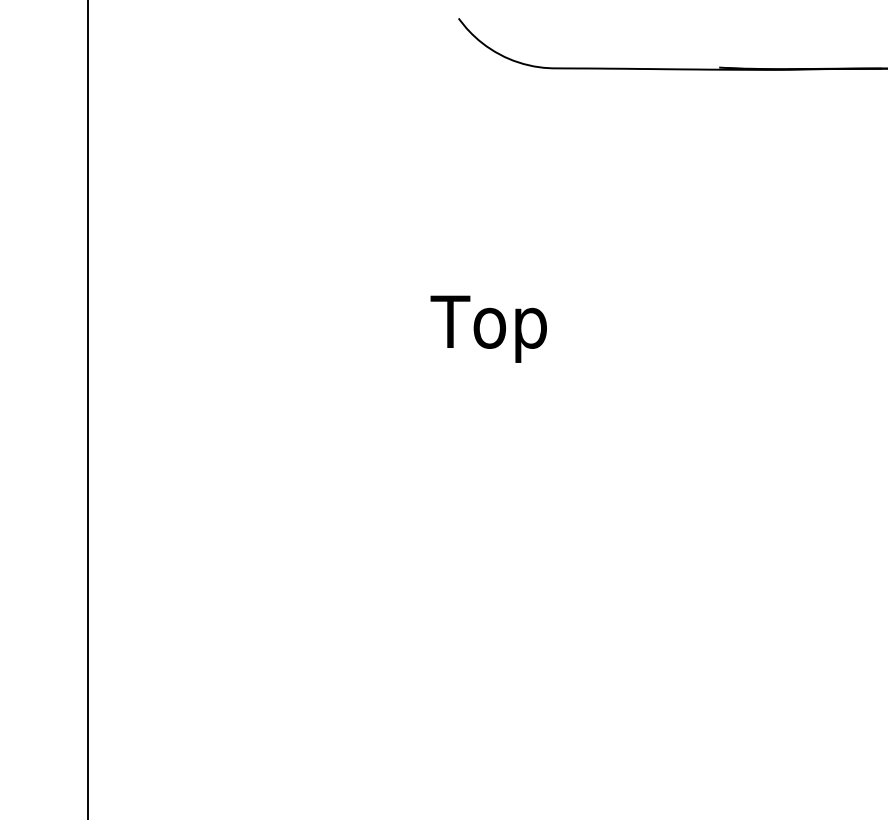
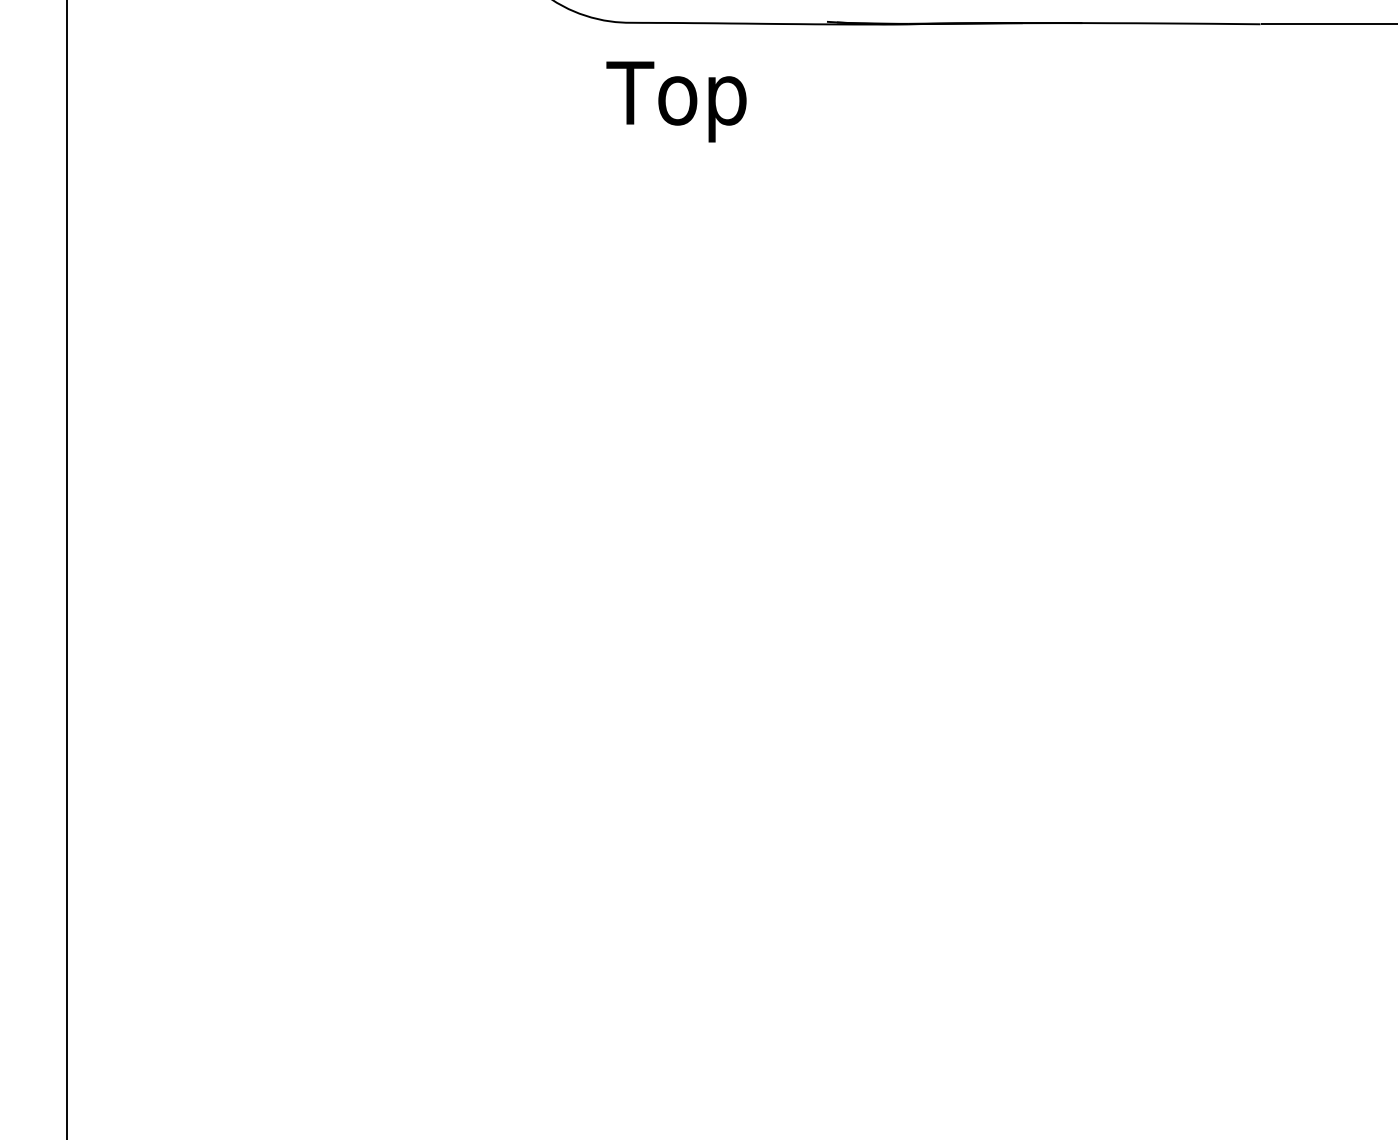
text: (488, 328) -> (676, 101), moved

